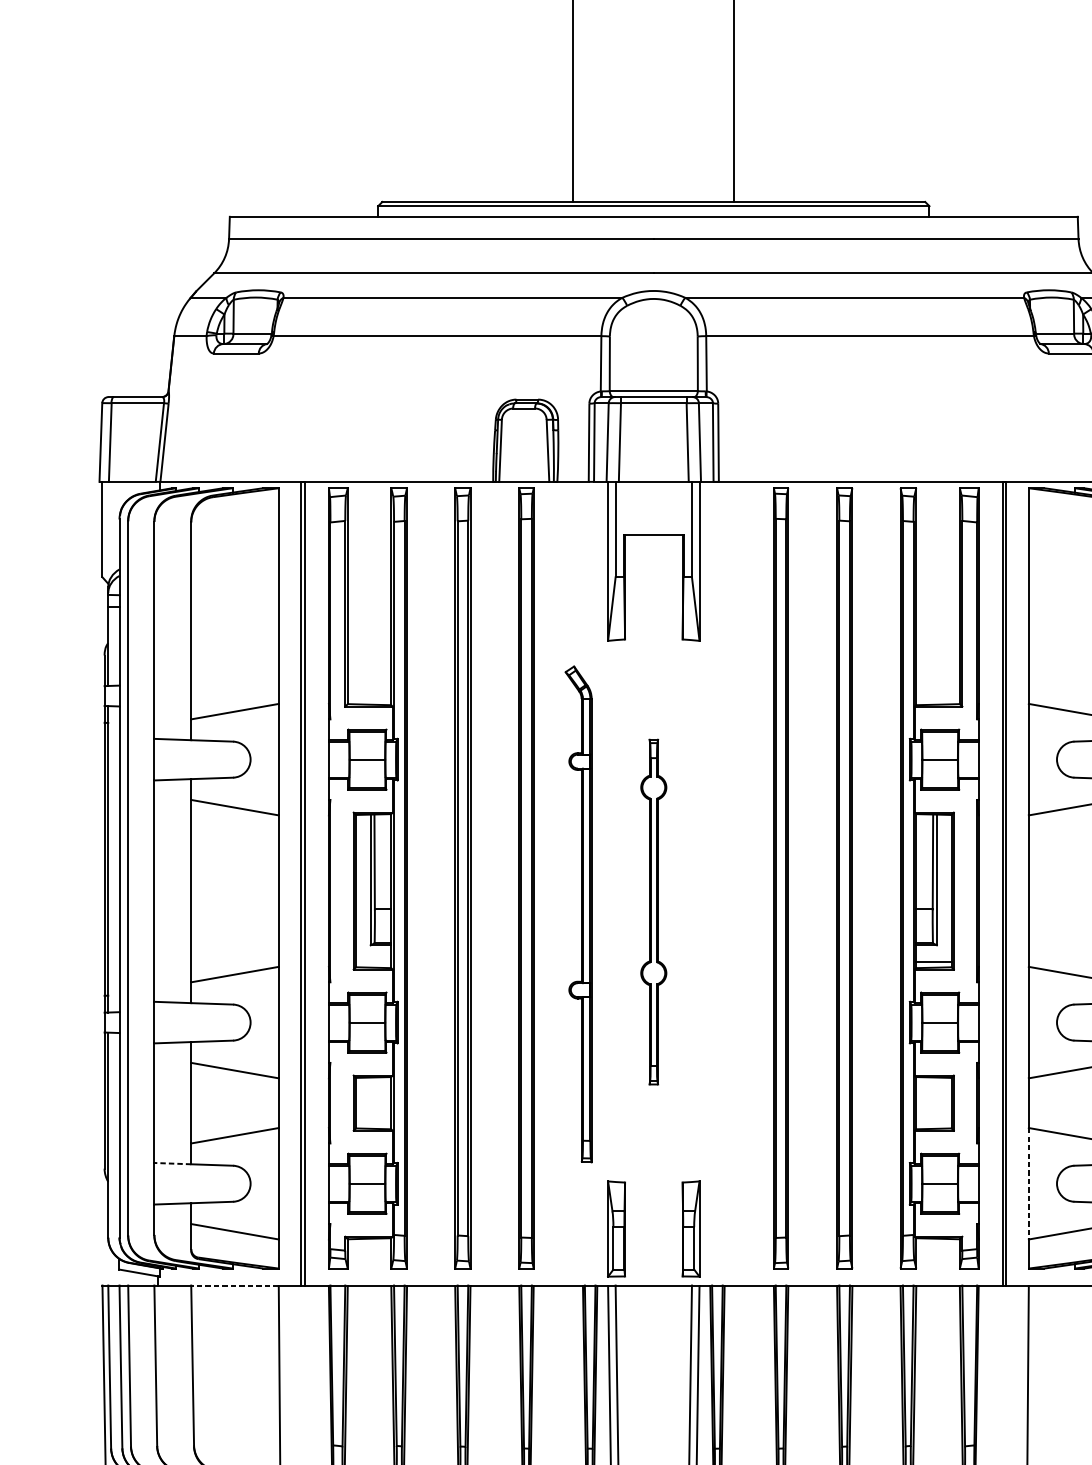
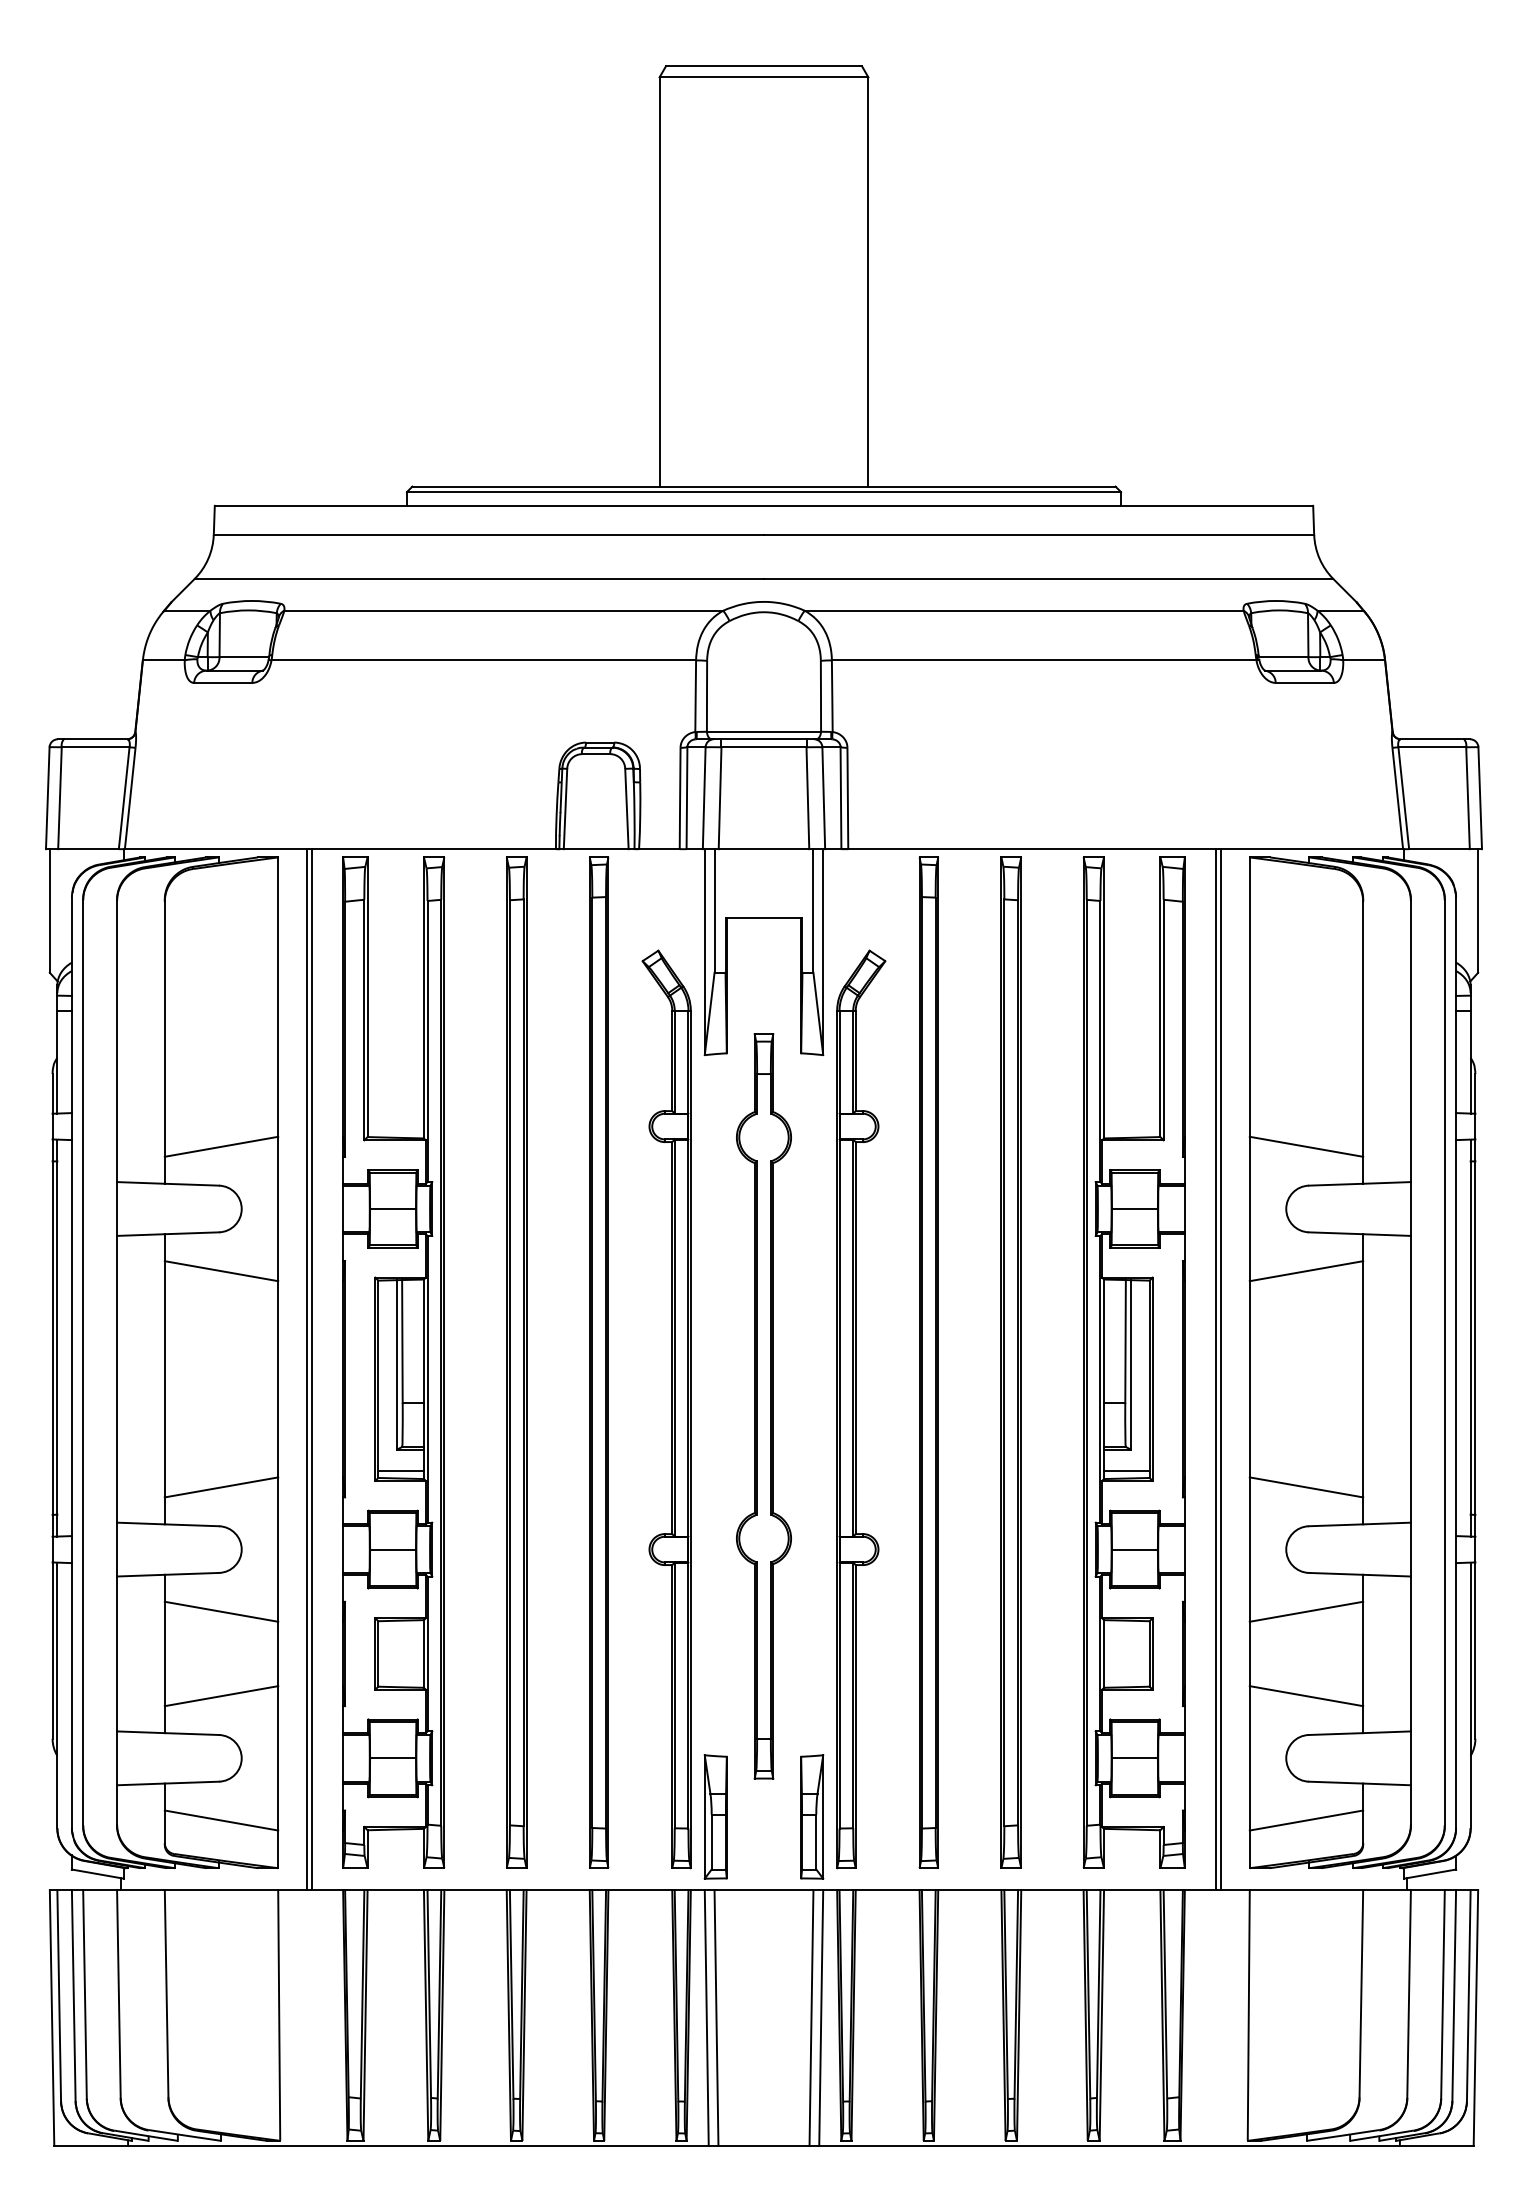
part: (653, 912) -> (763, 1406), size x1.67
part: (578, 914) -> (666, 1409), size x1.43
part: (729, 914) -> (861, 1409), added
line: (373, 962) -> (400, 1471), added
line: (172, 1163) -> (140, 1732), dashed -> solid
line: (1028, 1183) -> (1249, 1758), dashed -> solid
line: (234, 1285) -> (221, 1890), dashed -> solid

